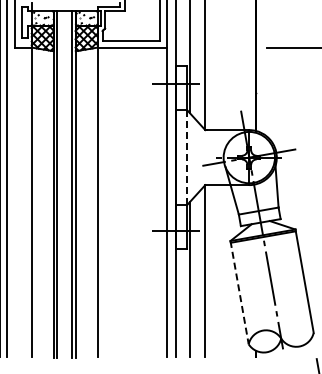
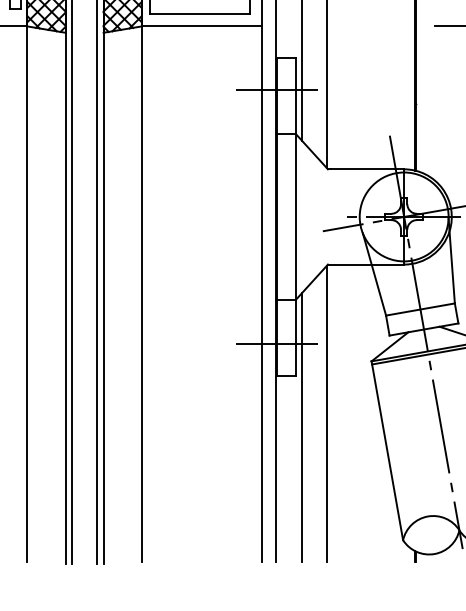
line: (186, 157) -> (295, 216), dashed -> solid
line: (239, 293) -> (387, 452), dashed -> solid

